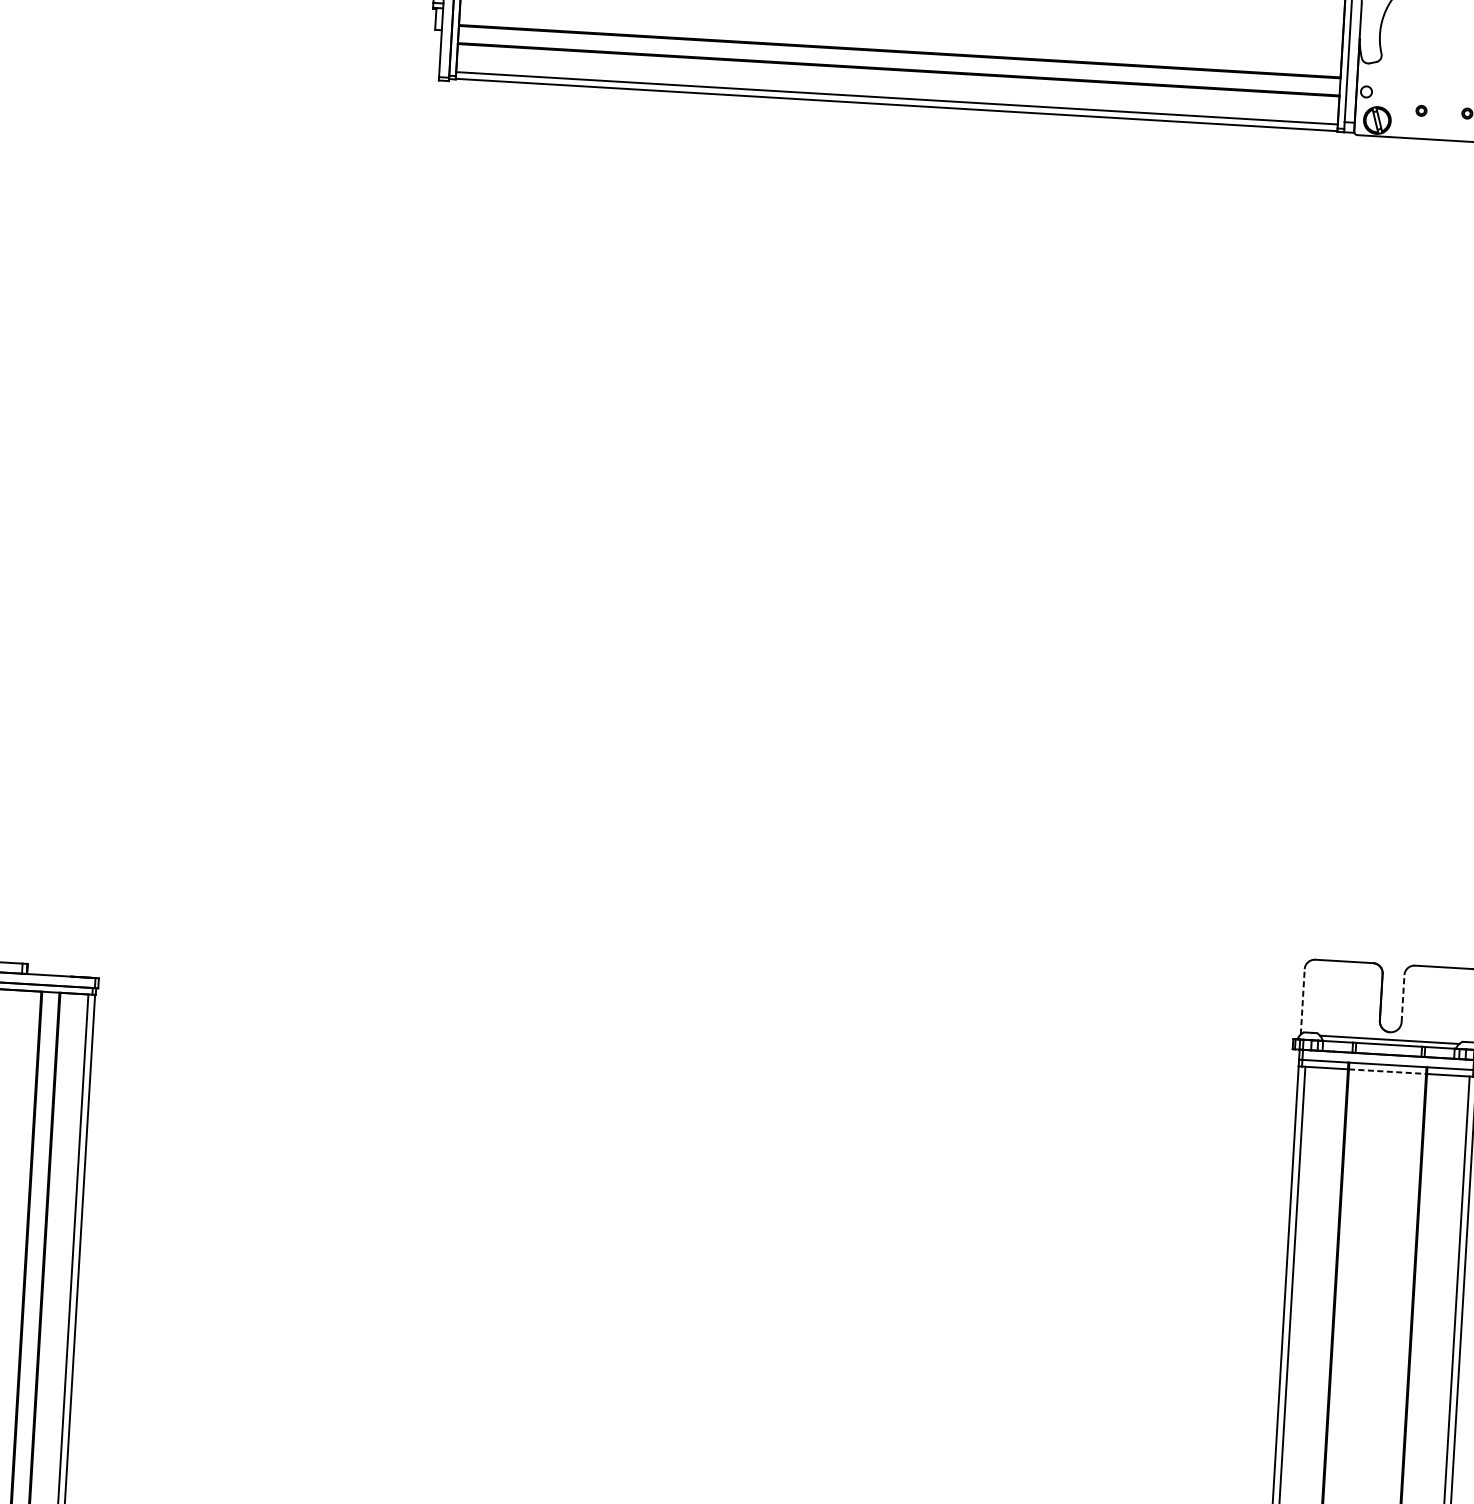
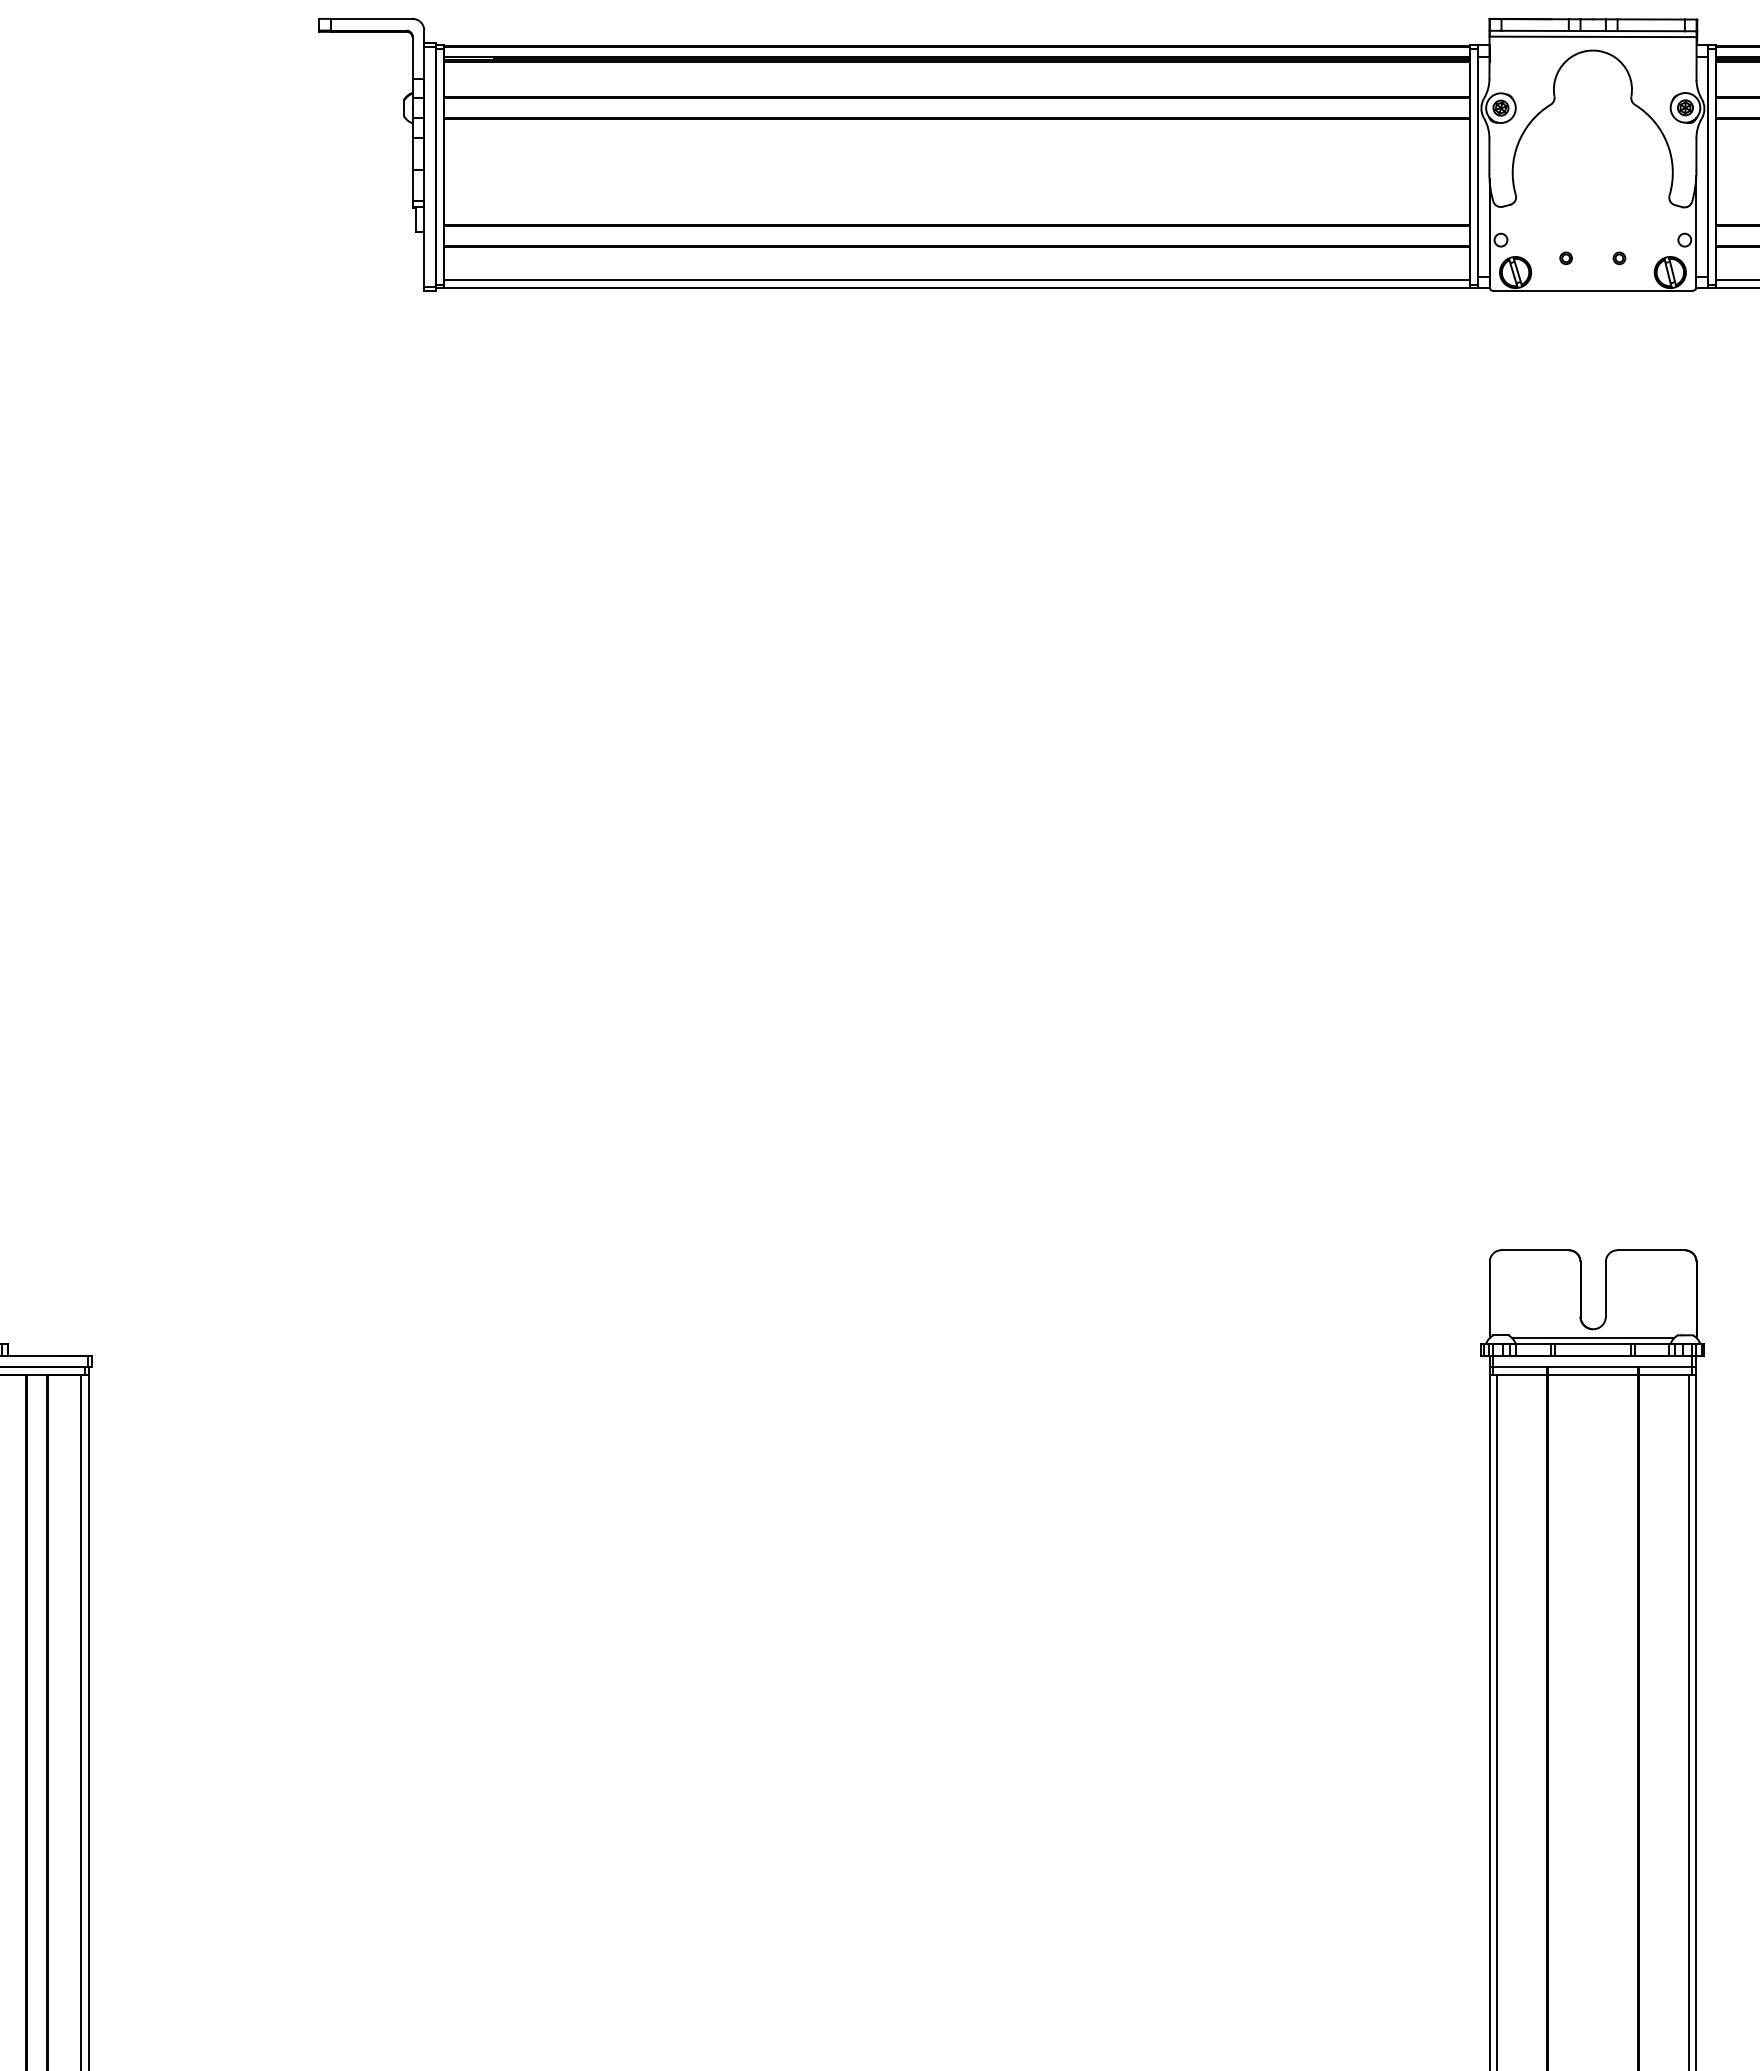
line: (1402, 997) -> (1605, 1288), dashed -> solid
line: (1302, 1001) -> (1489, 1299), dashed -> solid
line: (1387, 1071) -> (1592, 1375), dashed -> solid

